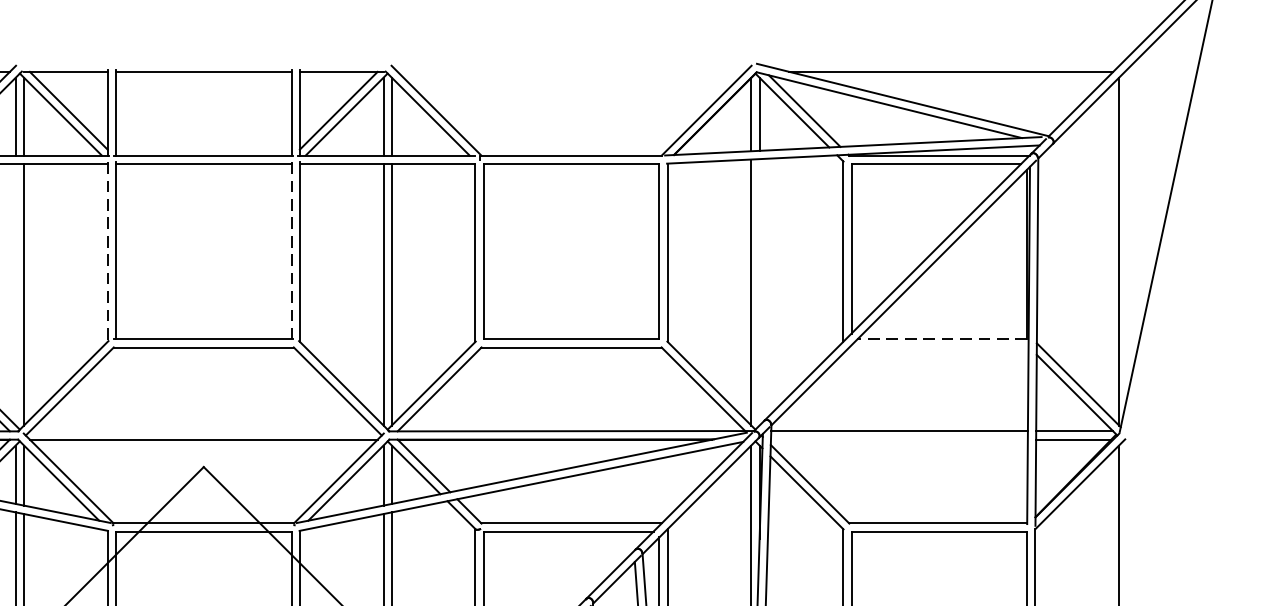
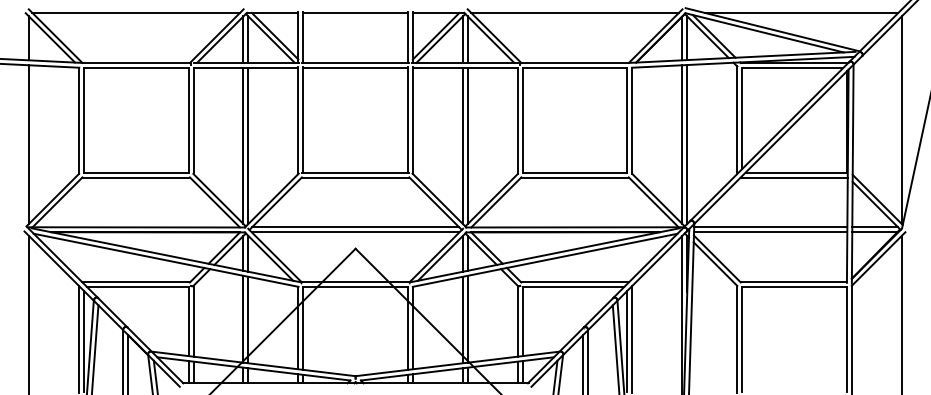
line: (570, 71) -> (574, 12), added
line: (292, 250) -> (408, 119), dashed -> solid
line: (108, 252) -> (298, 120), dashed -> solid
line: (759, 292) -> (687, 144), added
line: (15, 293) -> (243, 145), added
line: (942, 339) -> (796, 172), dashed -> solid
line: (937, 347) -> (793, 177), added
line: (203, 431) -> (355, 227), added
line: (899, 439) -> (770, 232), added

